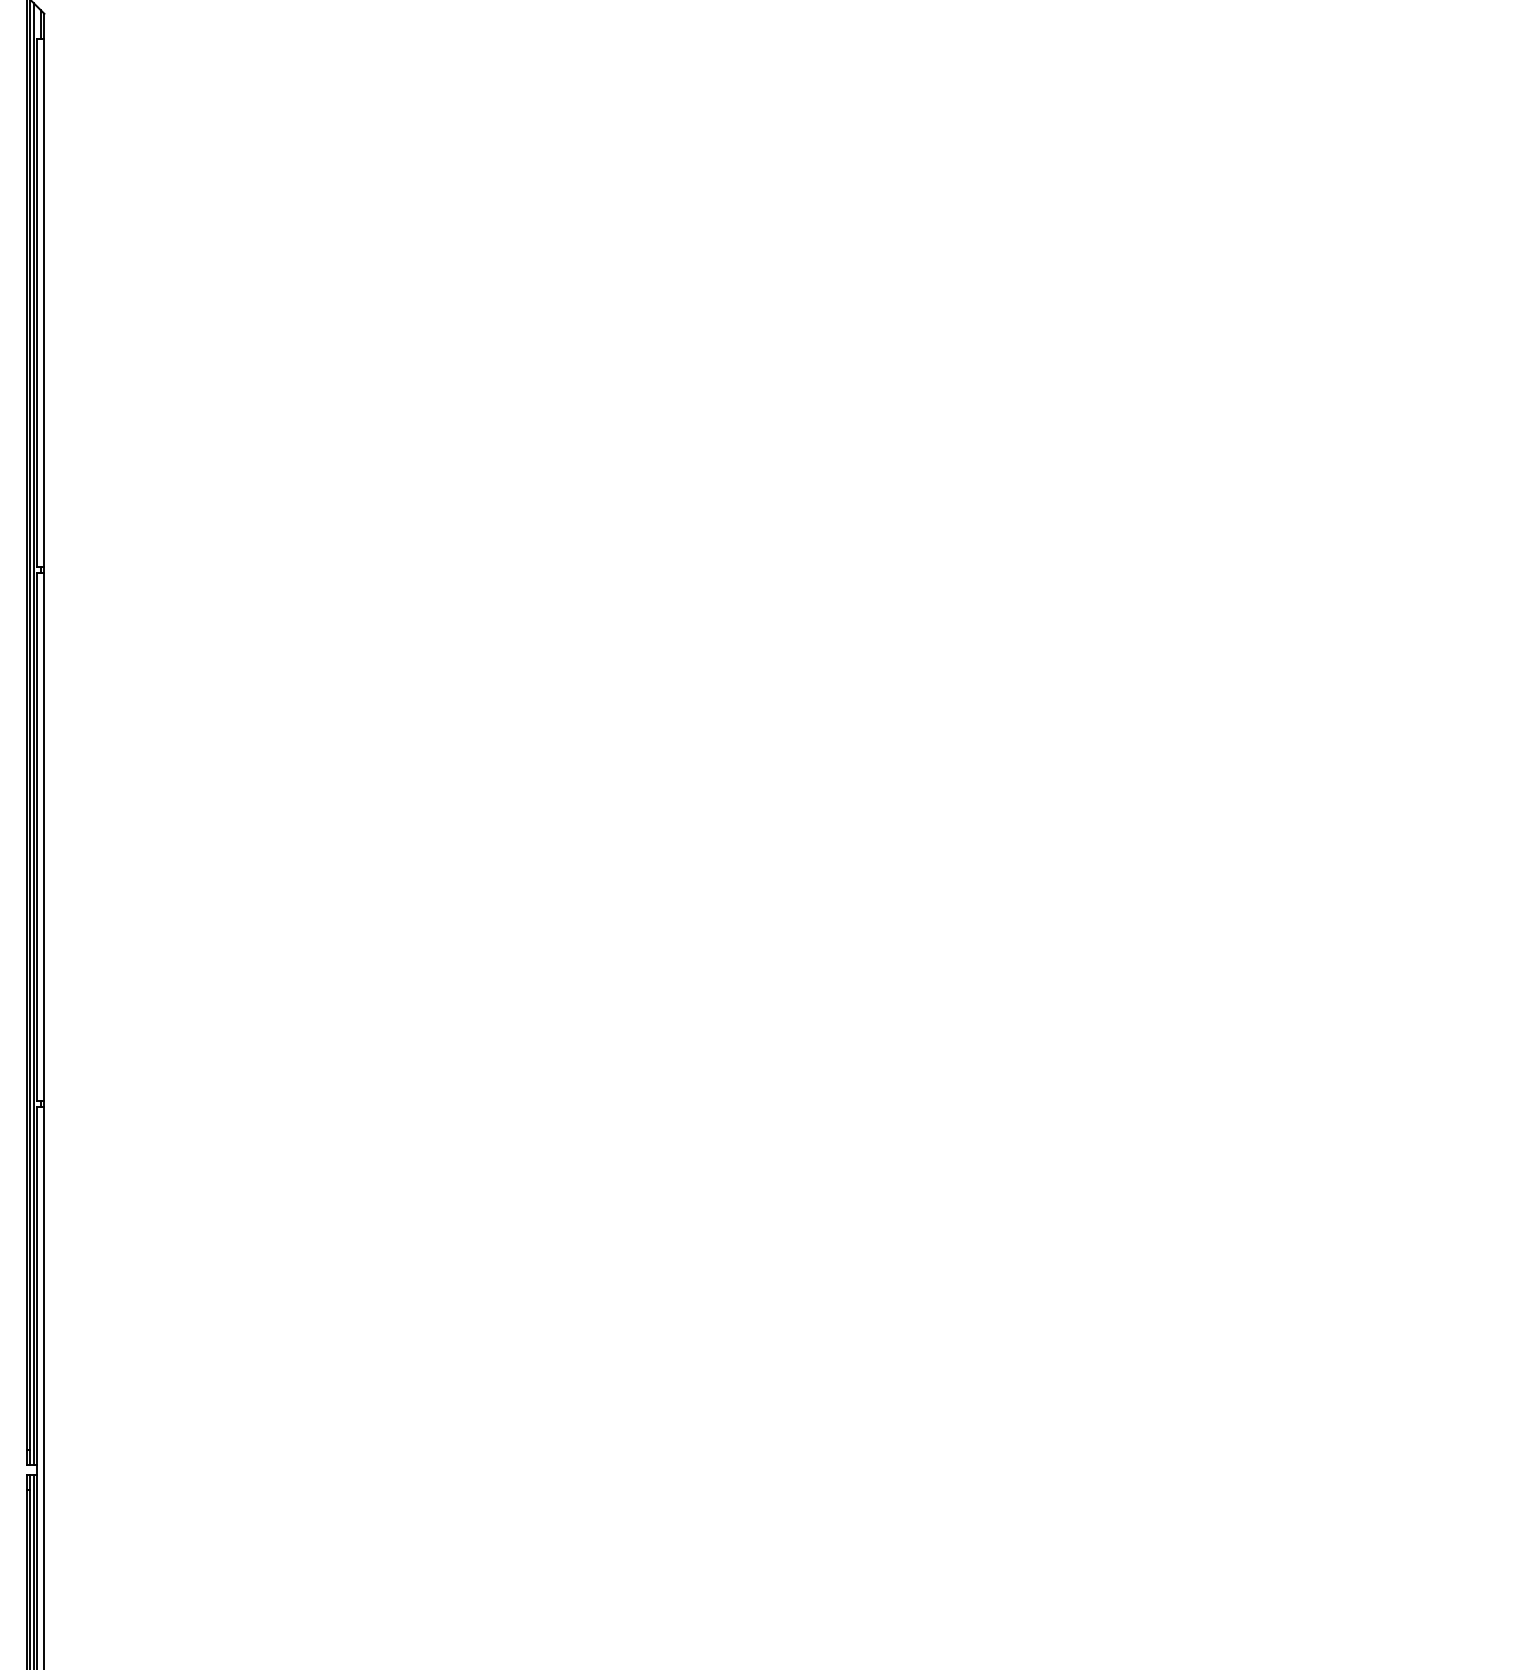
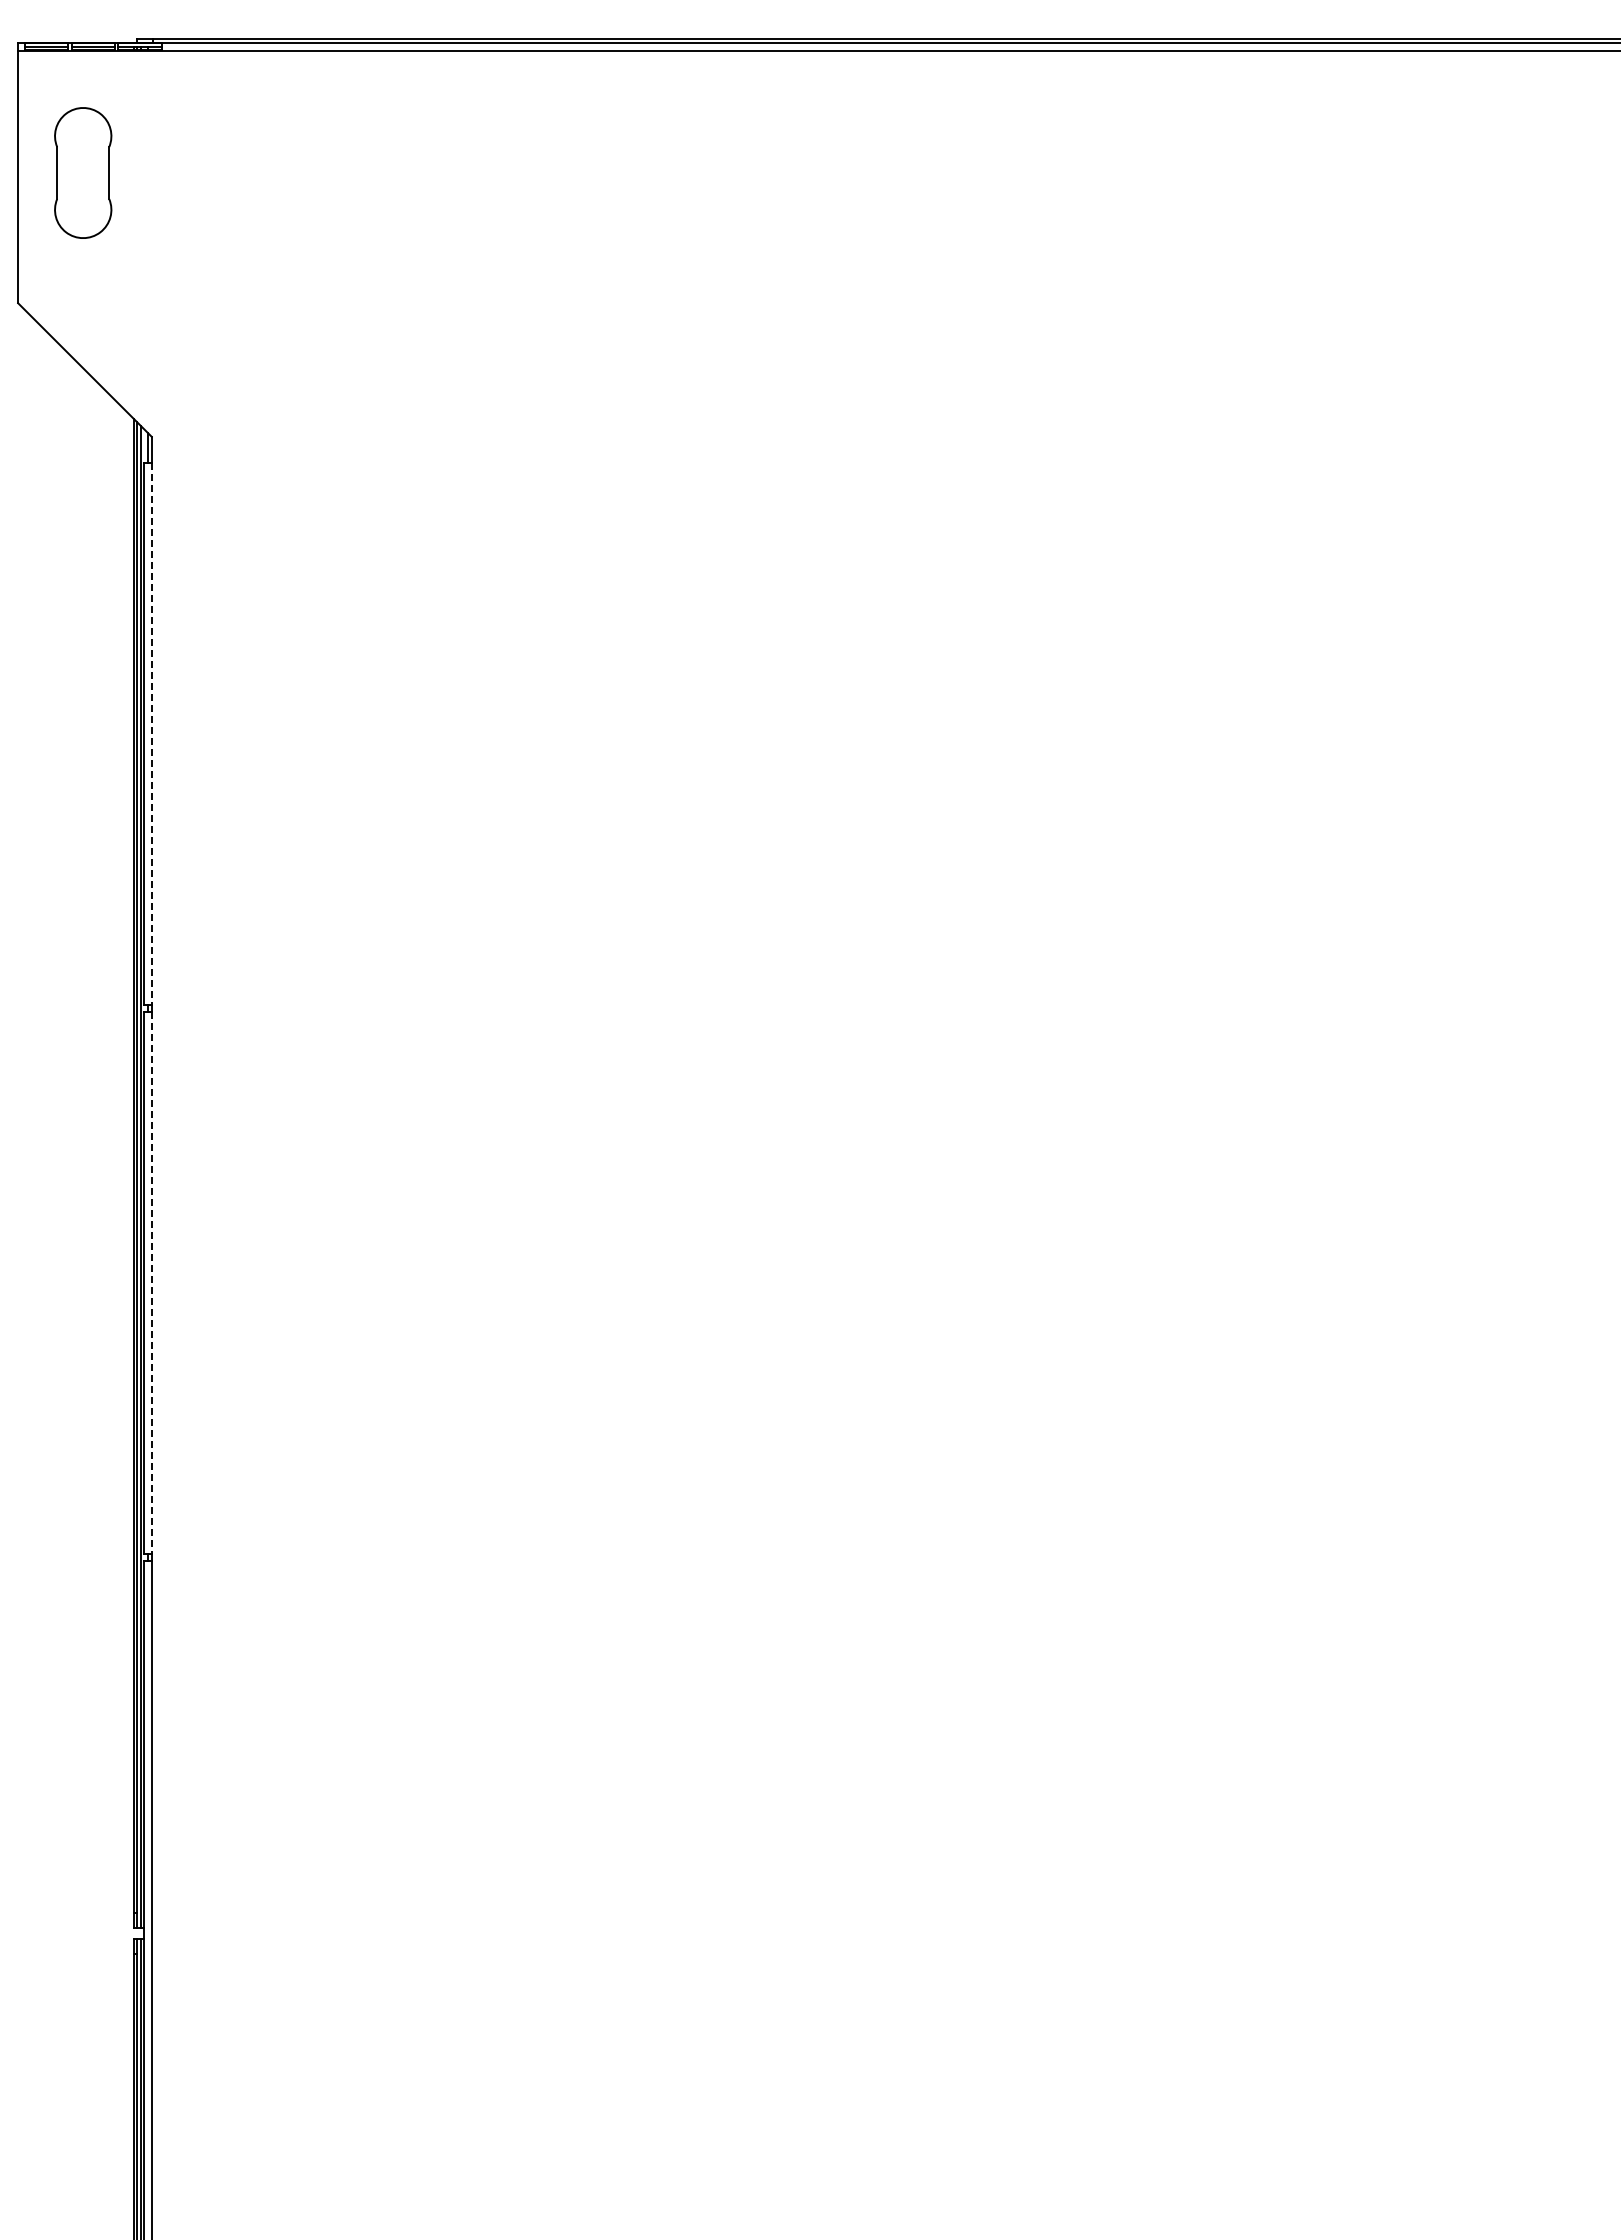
line: (44, 303) -> (151, 734), solid -> dashed
line: (44, 837) -> (151, 1283), solid -> dashed

